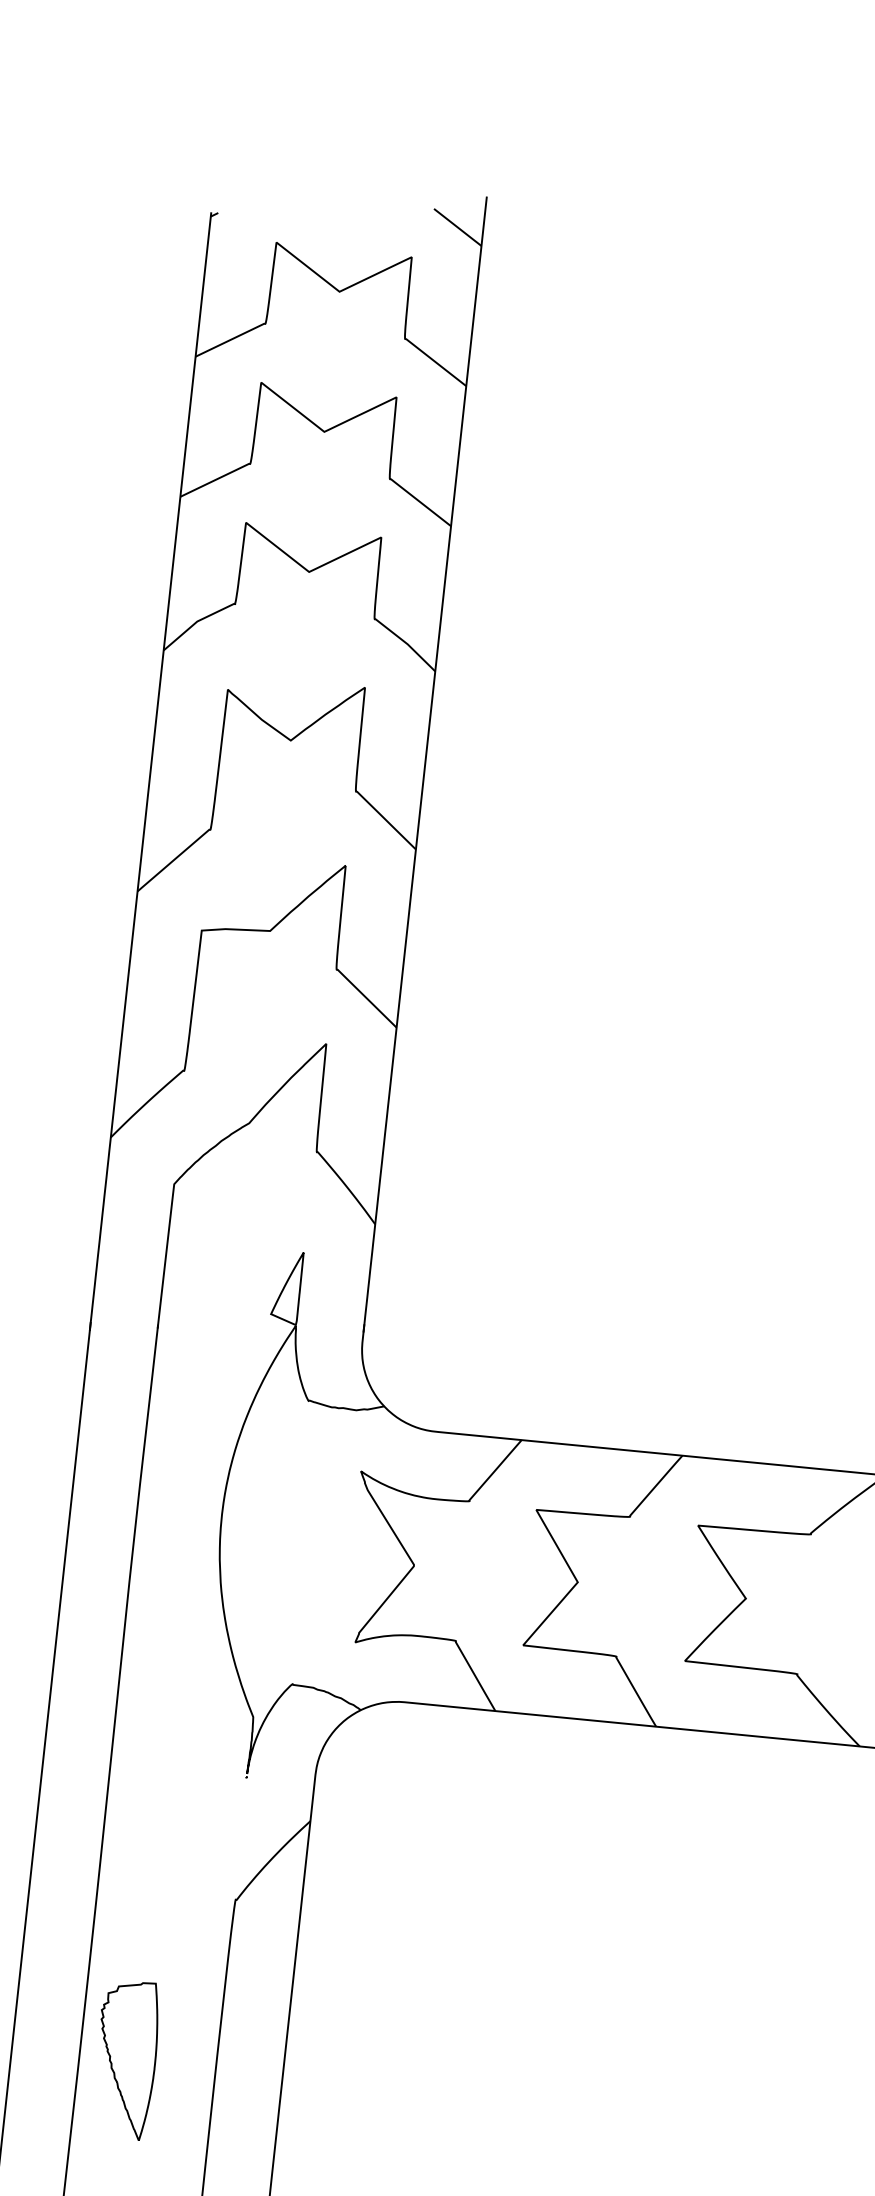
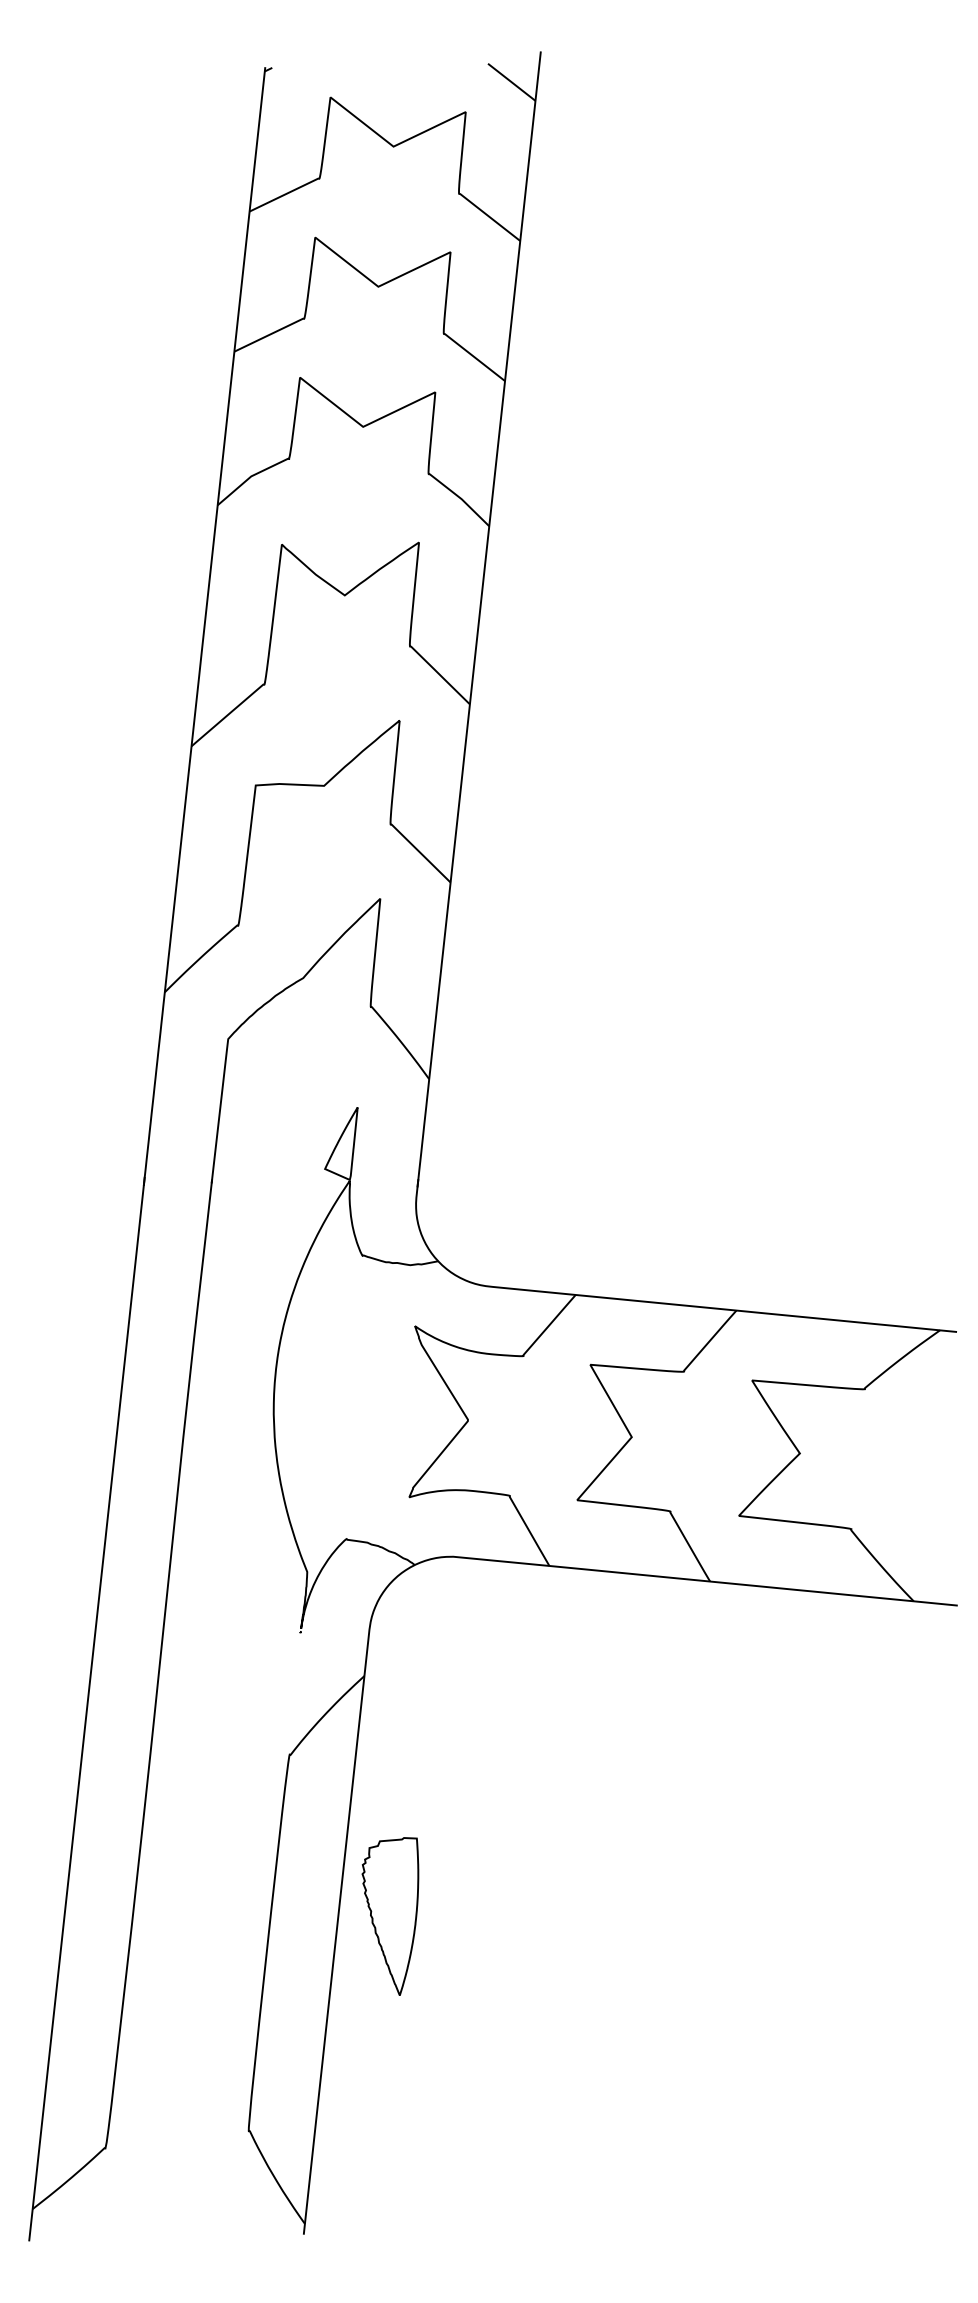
part: (129, 2061) -> (390, 1916), moved

